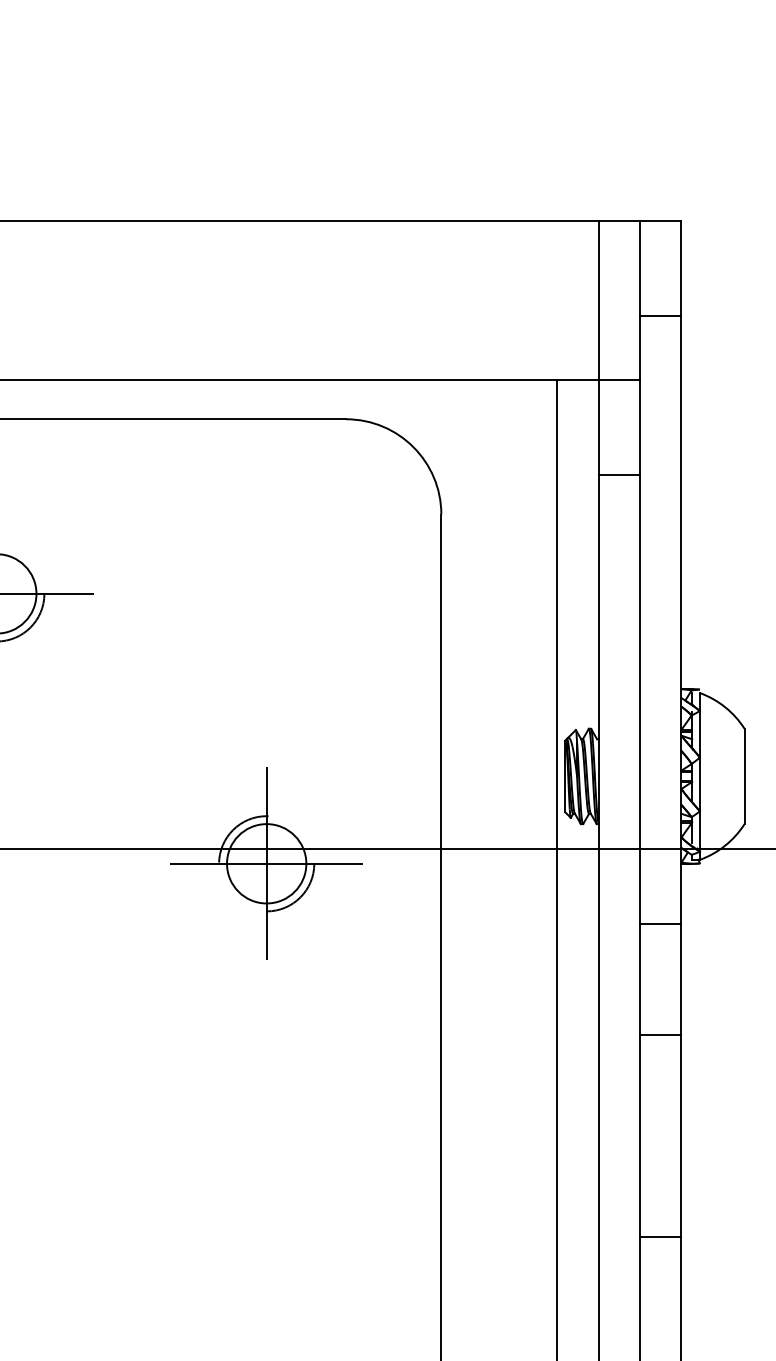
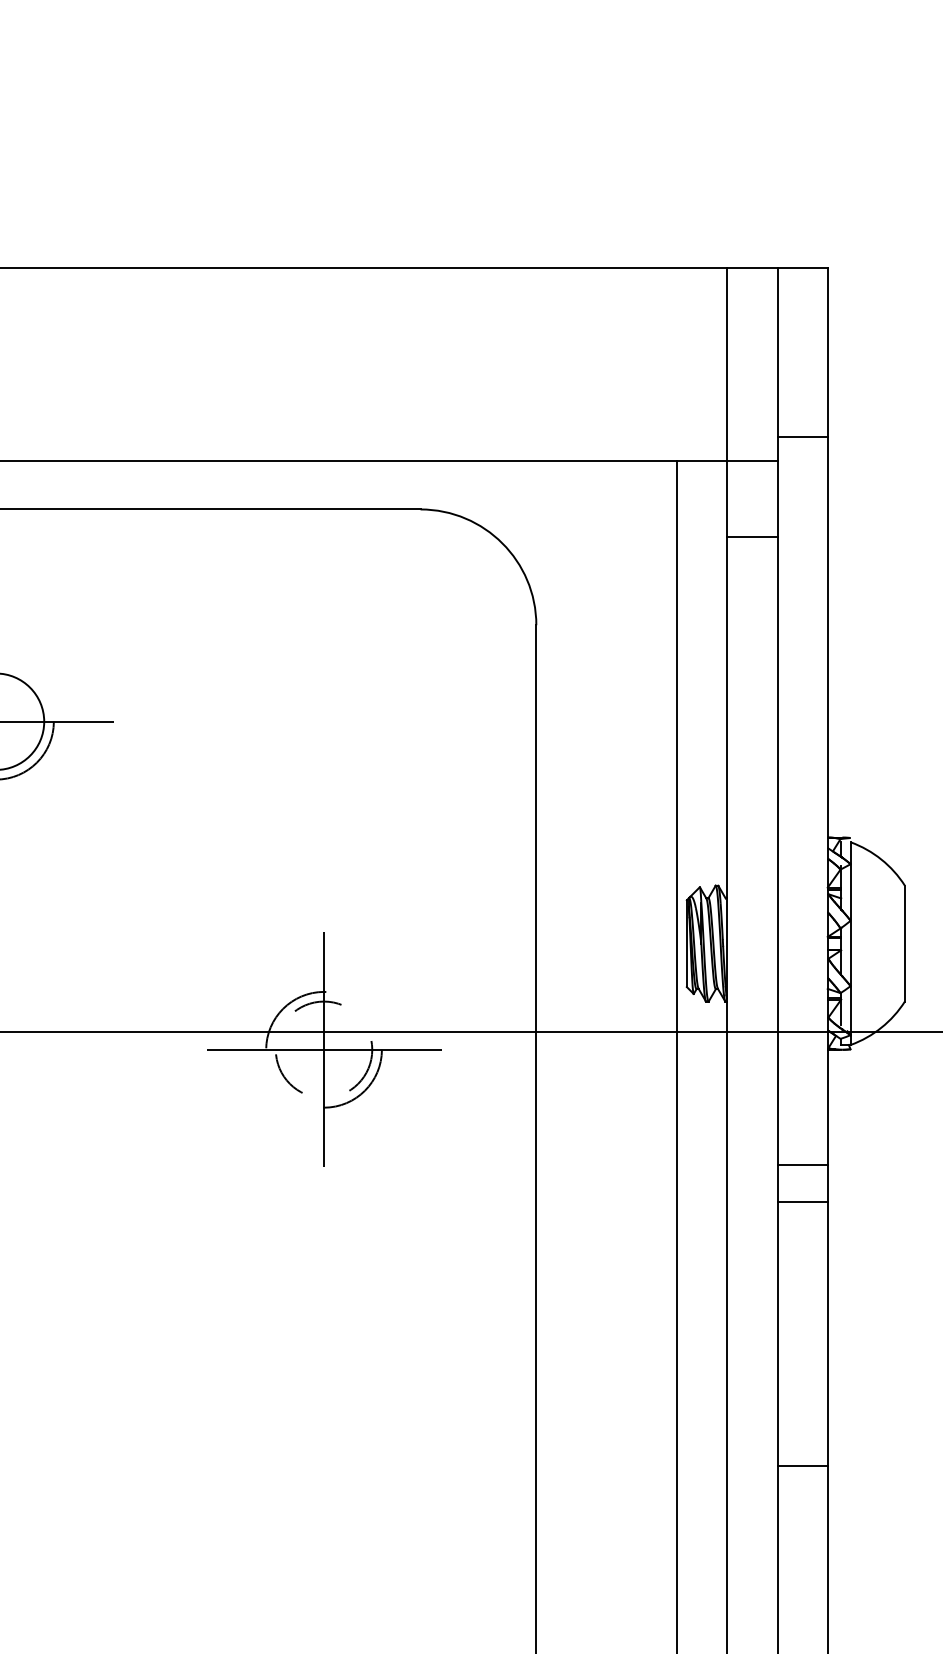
line: (660, 316) -> (802, 437), moved
line: (619, 475) -> (752, 537), moved
circle: (266, 863) -> (323, 1049), solid -> dashed
line: (660, 923) -> (802, 1164), moved
line: (660, 1034) -> (802, 1201), moved
line: (660, 1236) -> (802, 1465), moved

